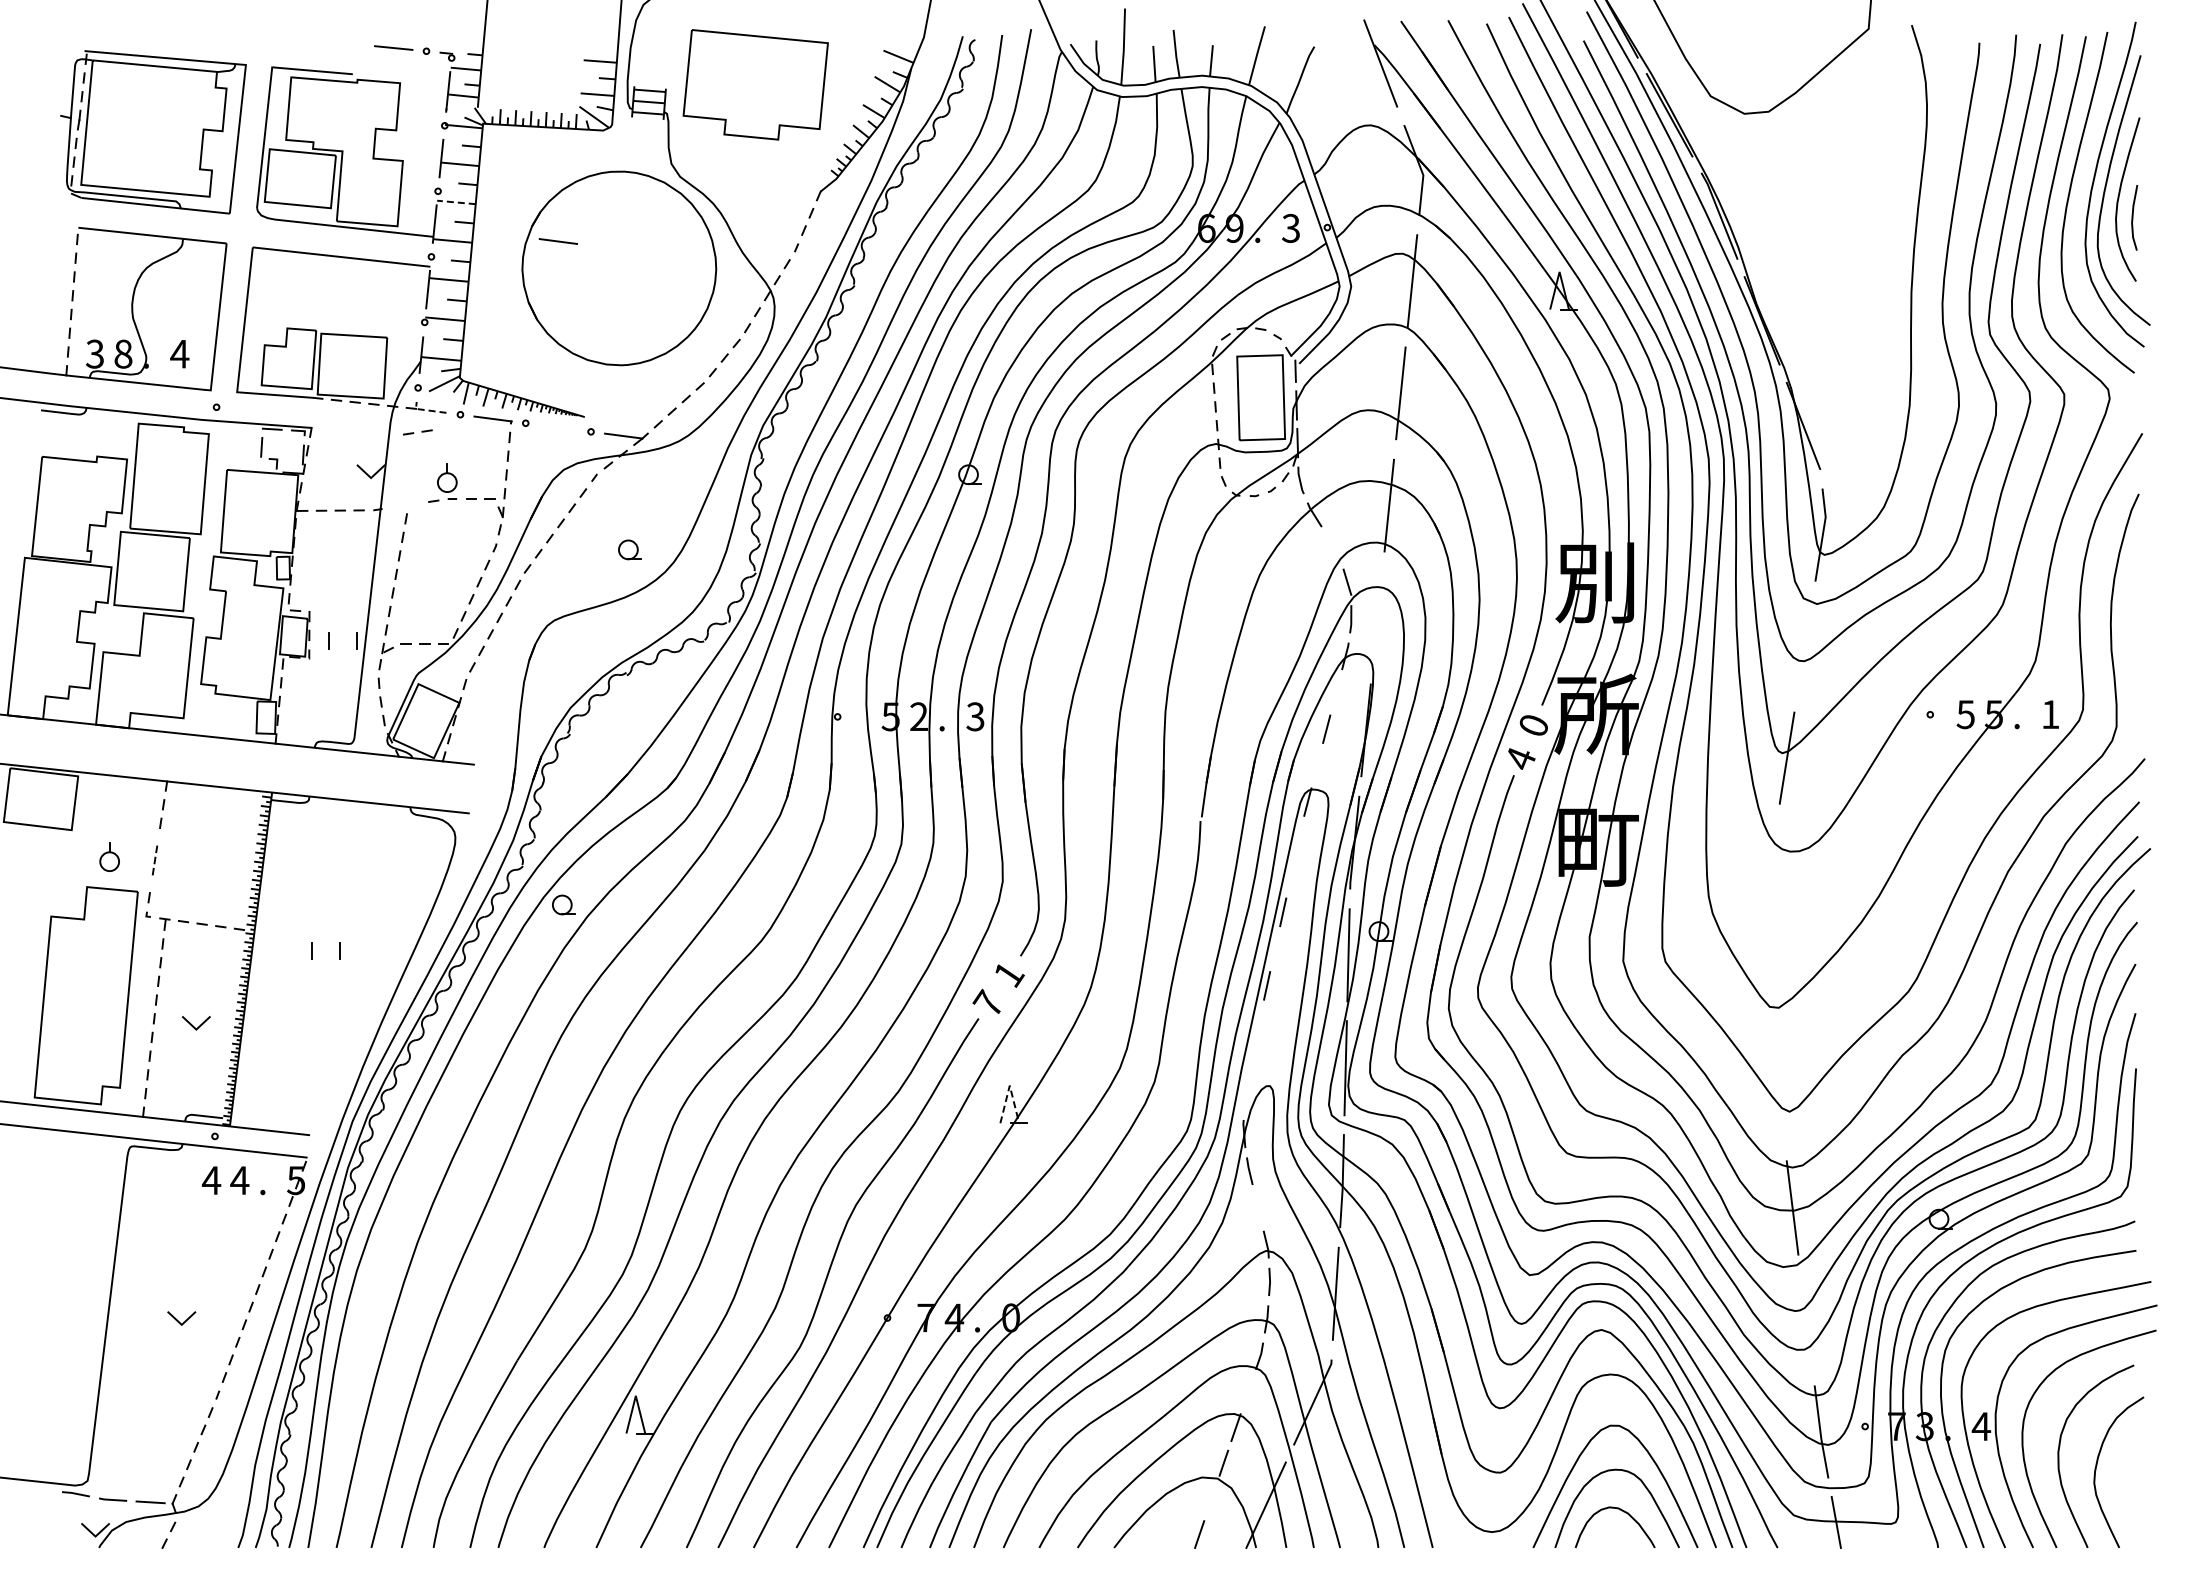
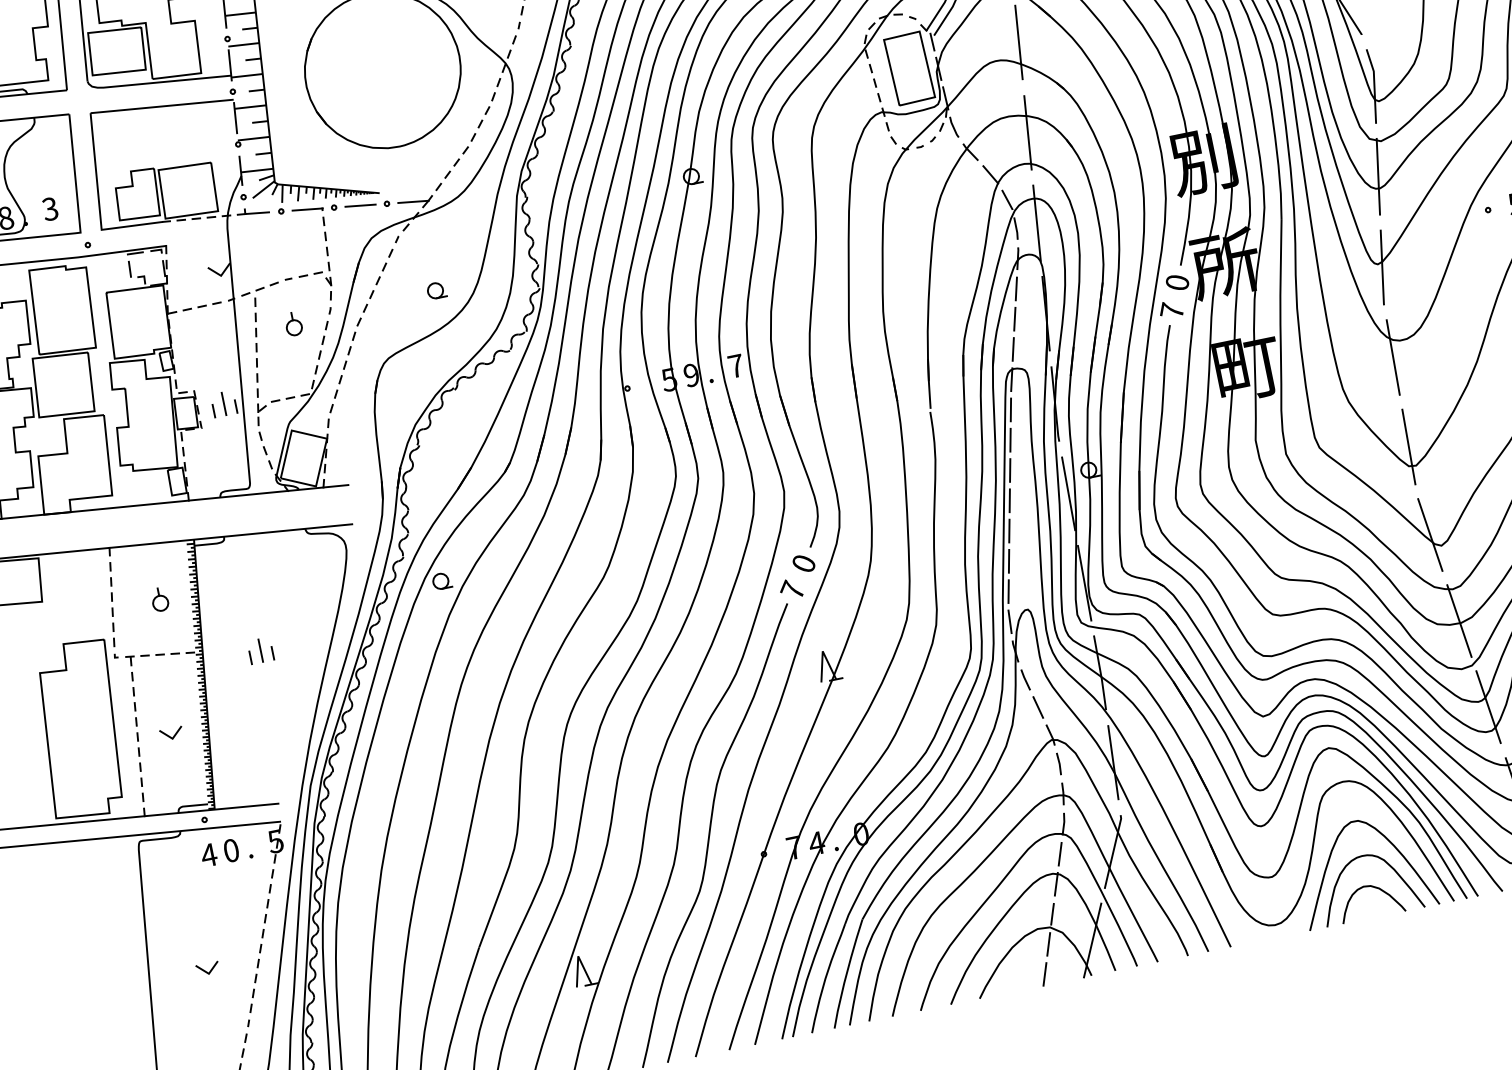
line: (455, 202) -> (243, 45), dashed -> solid
line: (557, 241) -> (359, 205), moved
text: (179, 353) -> (49, 208), 4 -> 3
line: (426, 410) -> (253, 213), dashed -> solid
part: (417, 432) -> (252, 291), moved
part: (447, 477) -> (293, 323), moved
line: (1333, 547) -> (990, 174), added
line: (1377, 617) -> (1036, 222), added
line: (342, 634) -> (223, 403), added
line: (1804, 646) -> (1377, 176), added
line: (1335, 692) -> (1015, 288), added
text: (918, 716) -> (691, 375), 2 -> 9
text: (975, 716) -> (736, 365), 3 -> 7
text: (1519, 757) -> (1171, 310), 4 -> 7
line: (1316, 765) -> (1012, 349), added
line: (1299, 838) -> (1011, 409), added
part: (109, 856) -> (159, 599), moved
part: (154, 860) -> (112, 612), size x1.67
line: (1777, 870) -> (1392, 357), added
line: (1291, 875) -> (1010, 440), added
line: (325, 944) -> (260, 650), added
line: (1275, 948) -> (1009, 500), added
text: (1009, 974) -> (804, 563), 1 -> 0
line: (1774, 983) -> (1408, 447), added
line: (1259, 1022) -> (1009, 561), added
line: (1251, 1059) -> (1009, 591), added
line: (1009, 1085) -> (822, 651), dashed -> solid
line: (1778, 1095) -> (1430, 534), added
line: (1245, 1096) -> (1010, 621), added
text: (239, 1180) -> (231, 850), 4 -> 0
line: (1257, 1207) -> (1037, 707), added
line: (1806, 1319) -> (1488, 706), added
line: (1247, 1391) -> (1059, 853), added
line: (1211, 1498) -> (1048, 944), added

